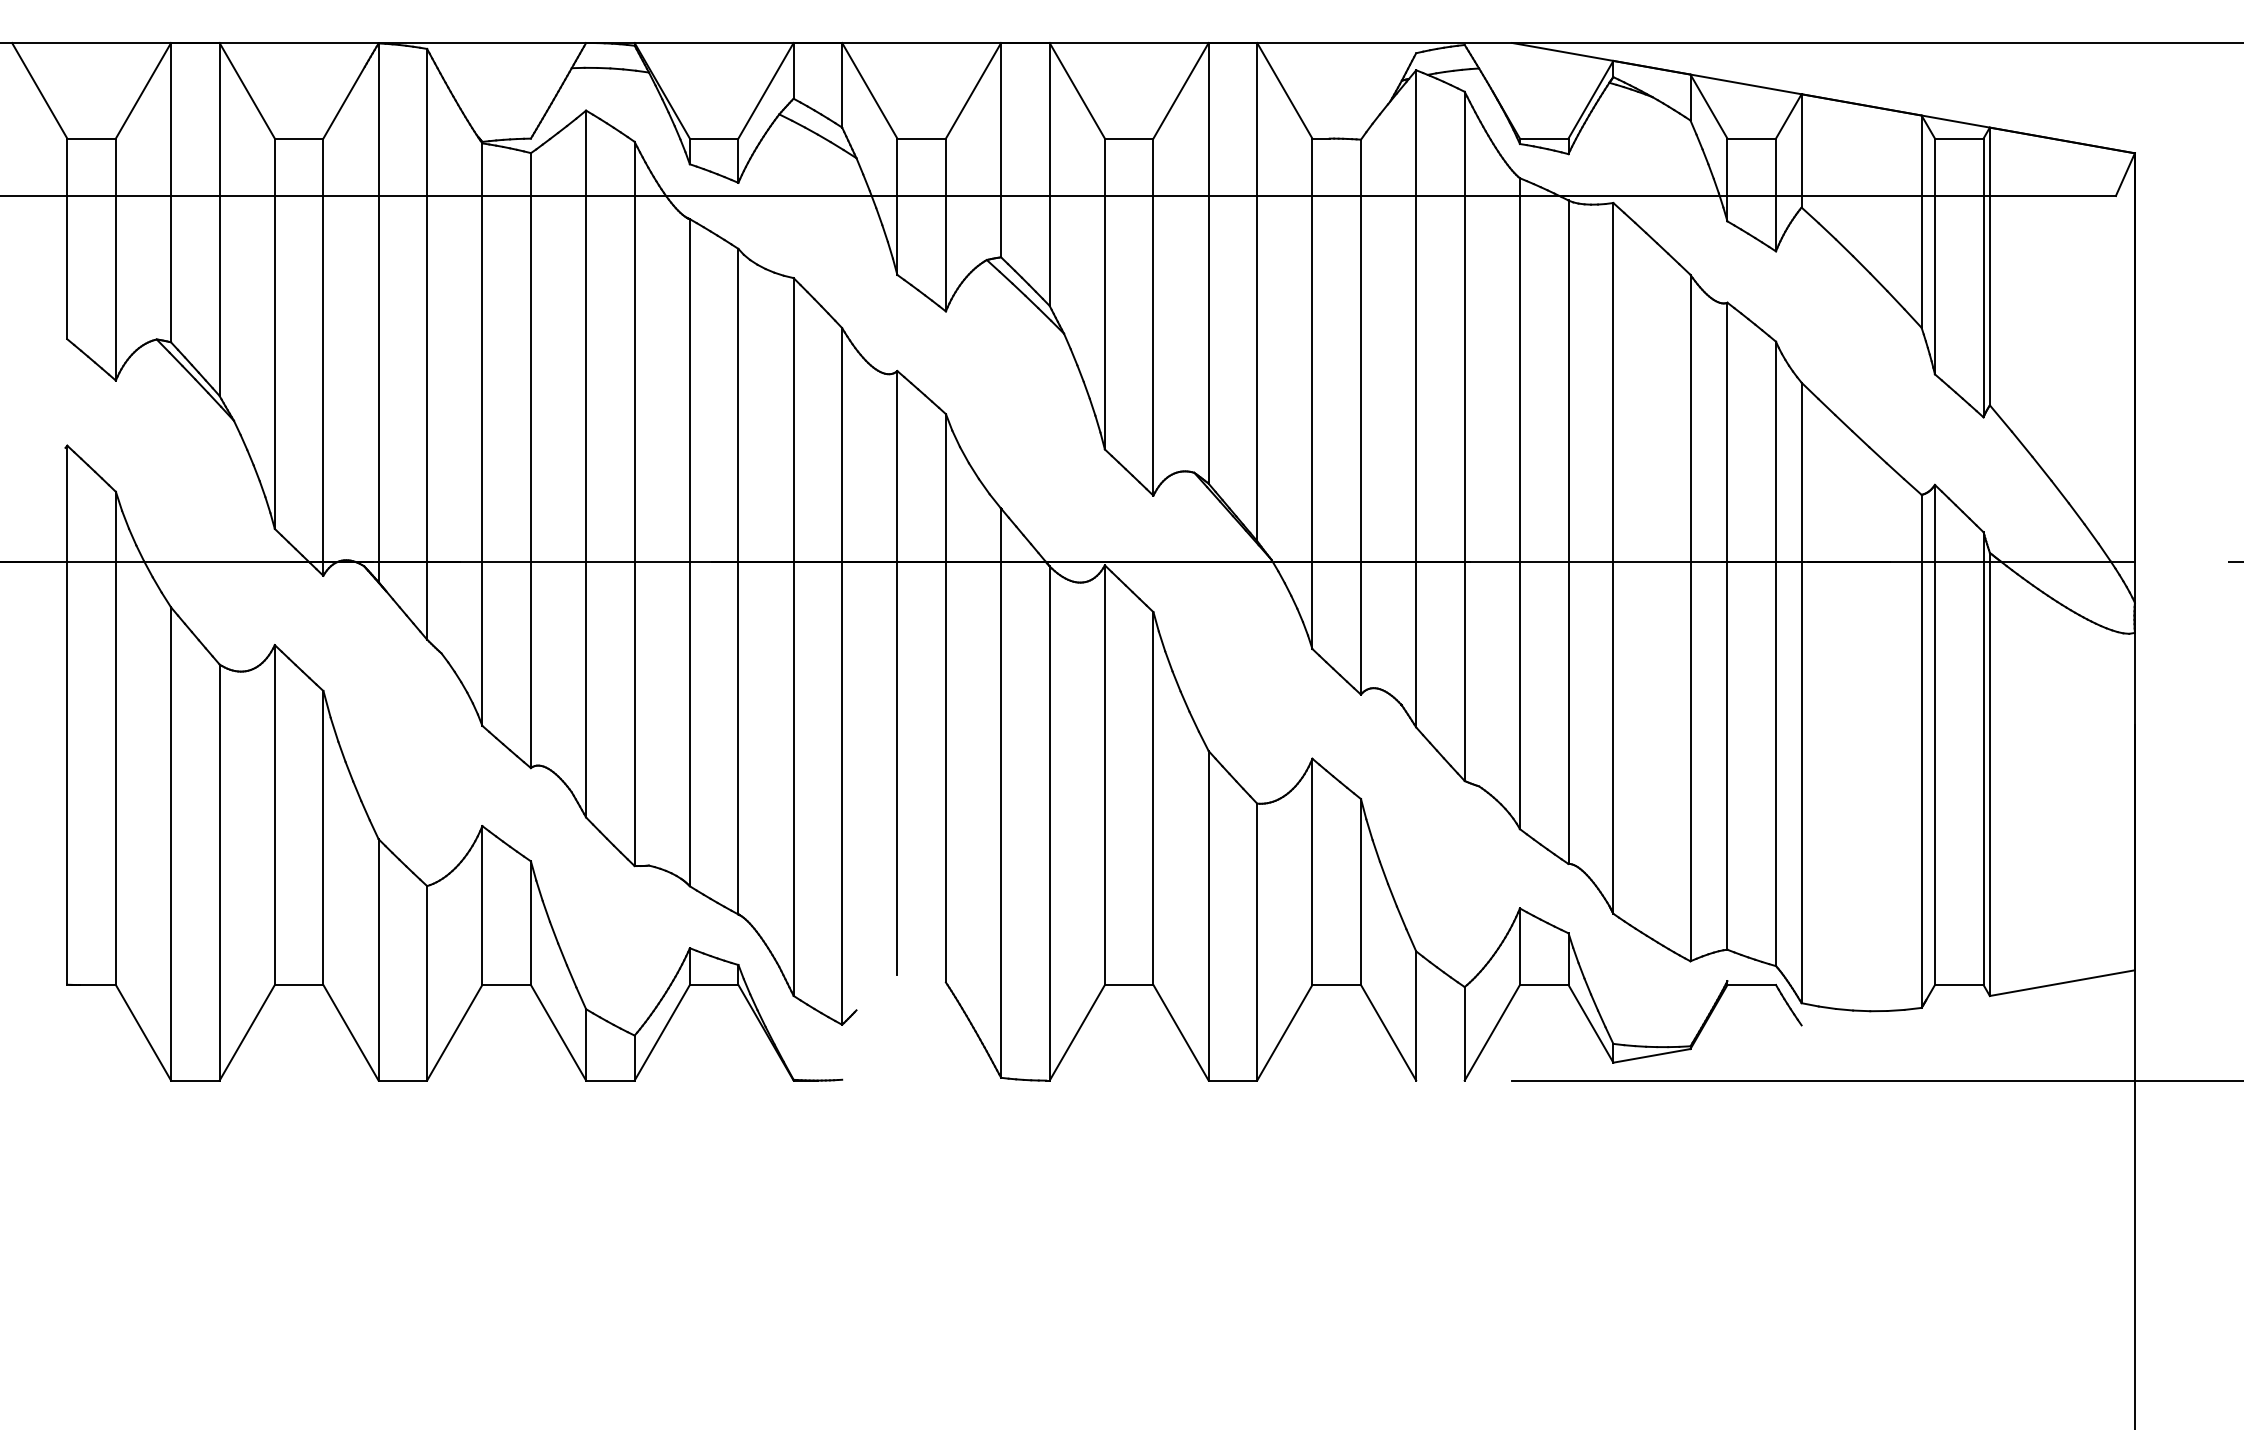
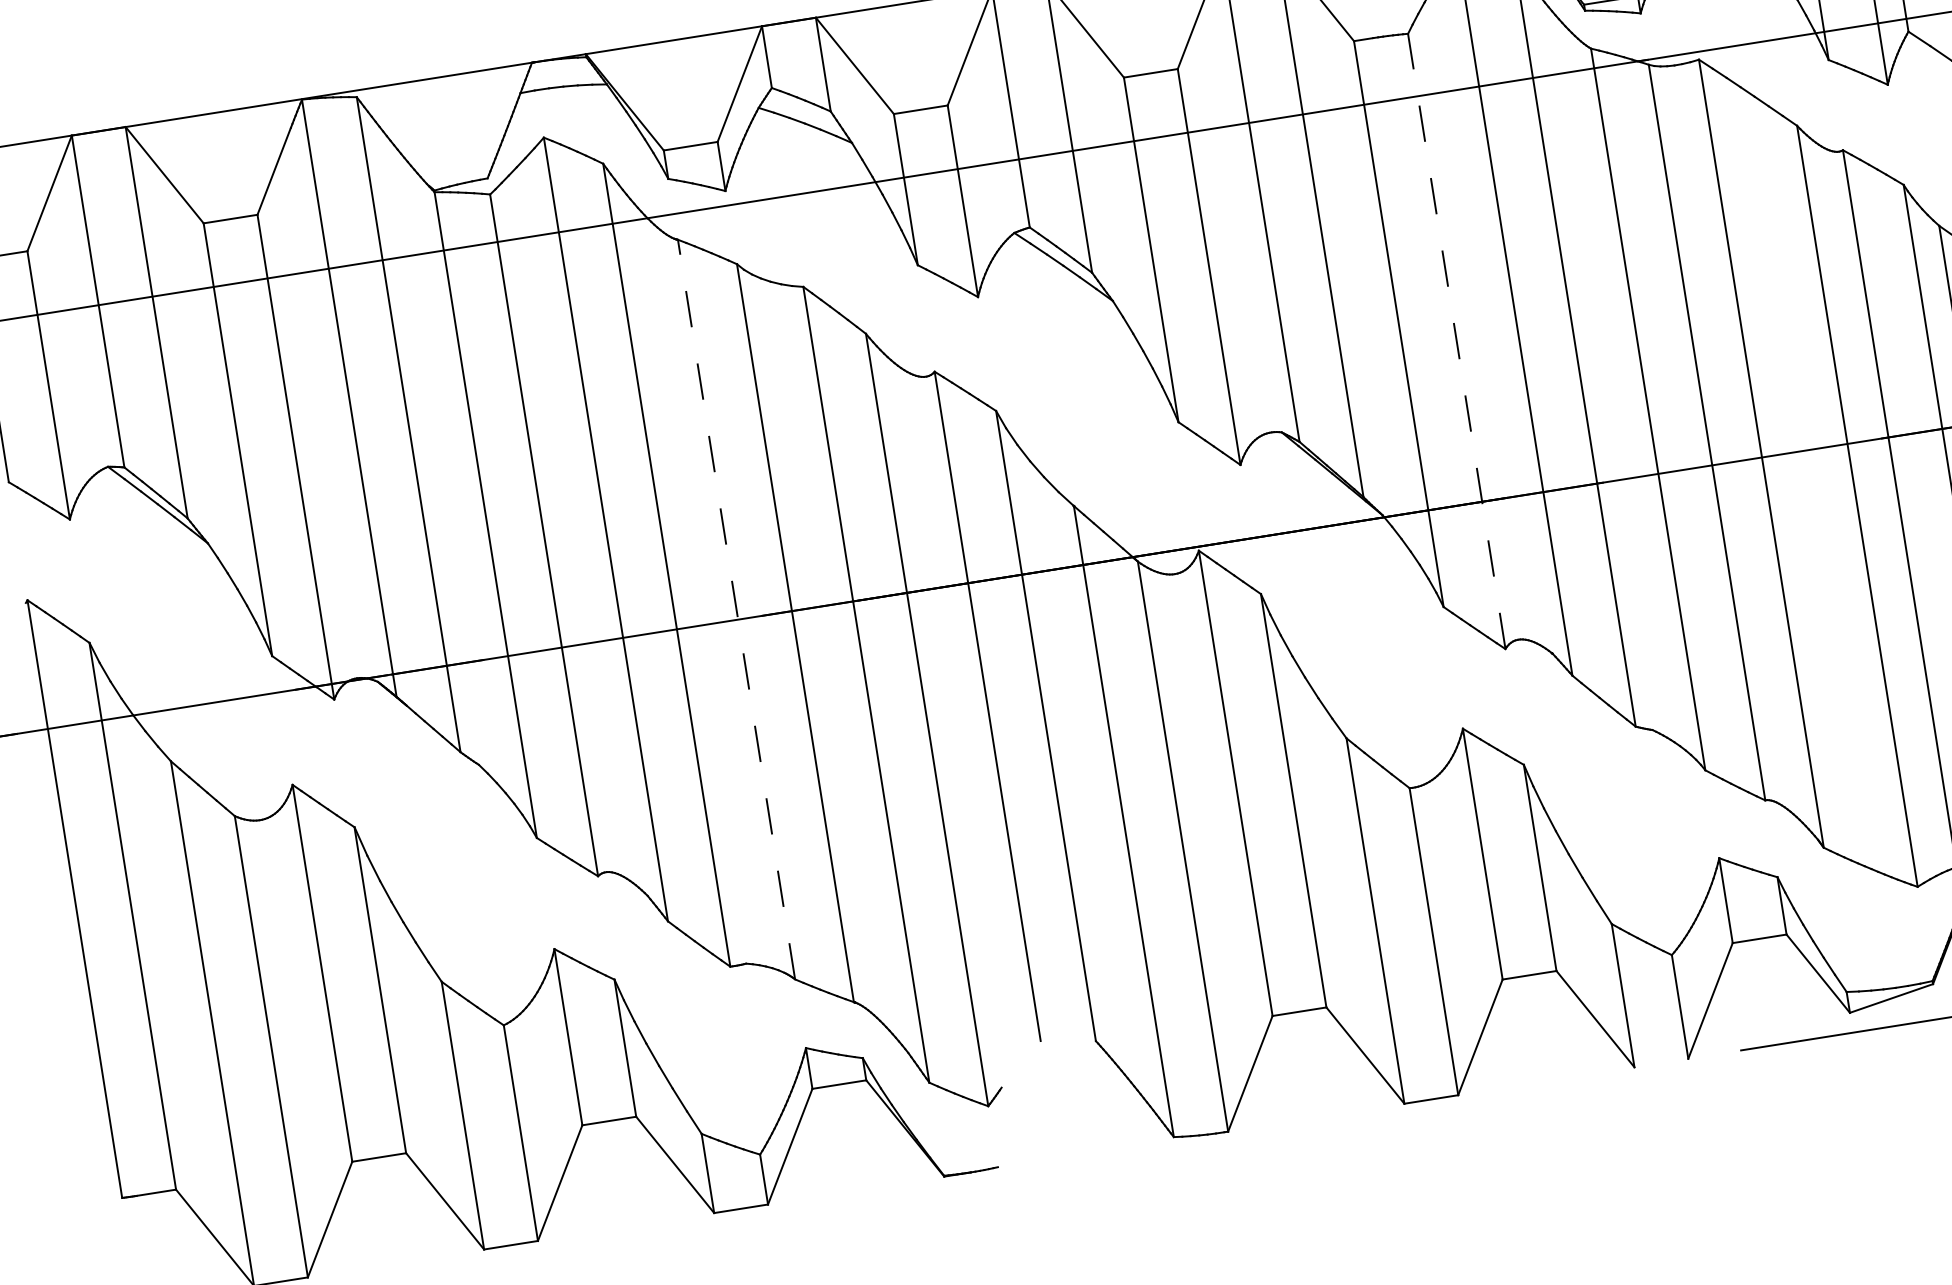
line: (1360, 416) -> (1456, 340), solid -> dashed
line: (689, 552) -> (736, 609), solid -> dashed

